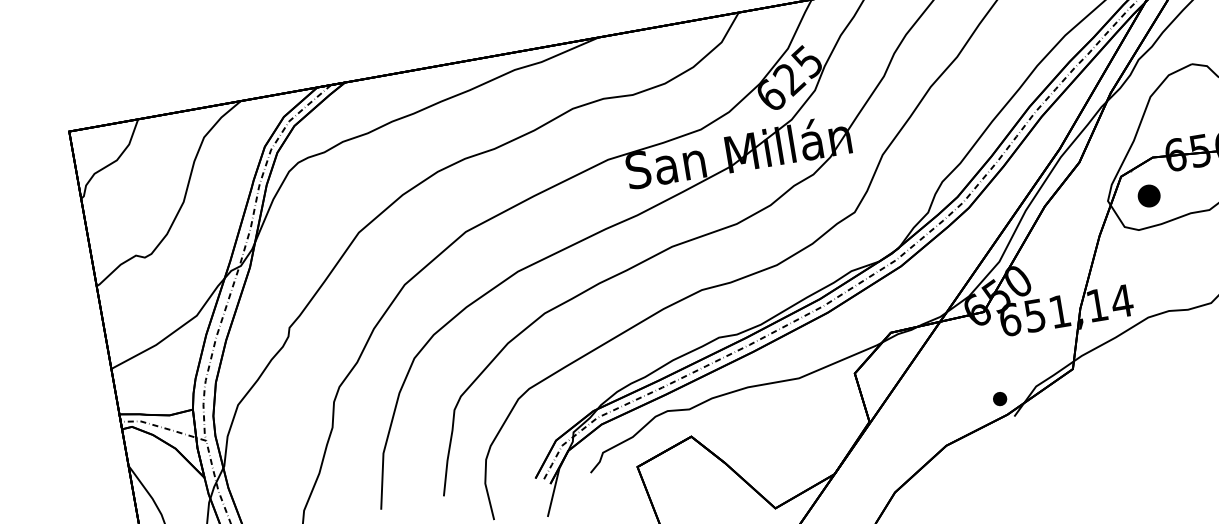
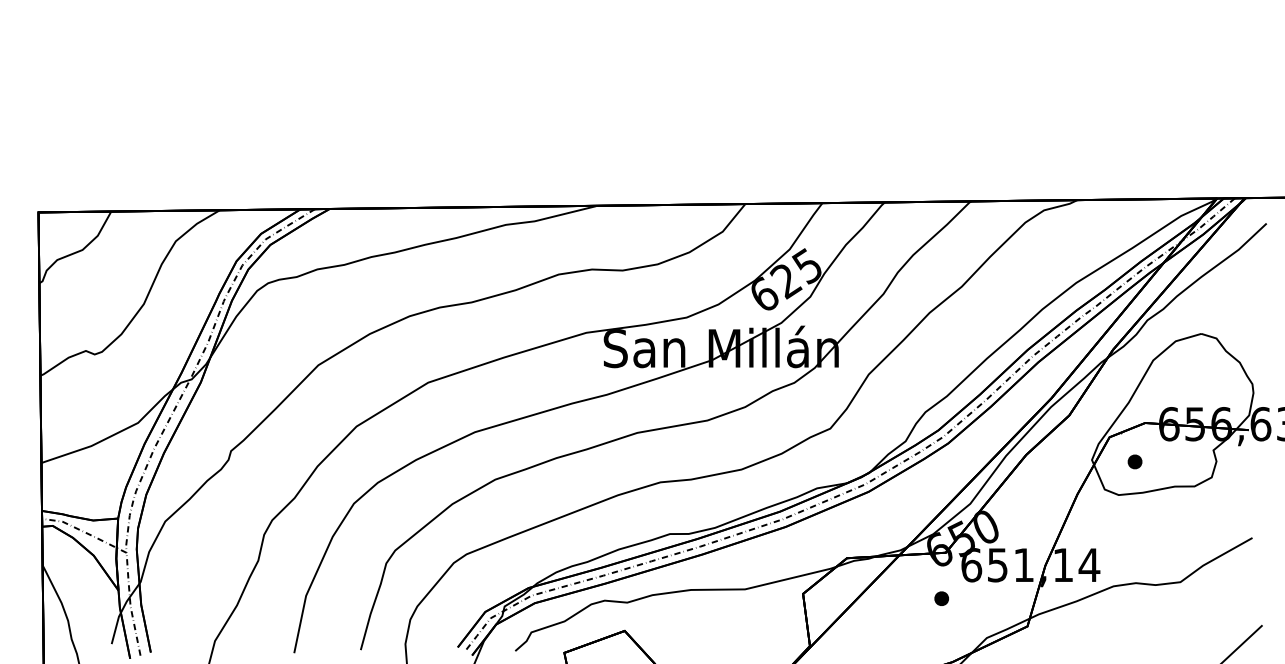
part: (1148, 195) -> (1134, 461), size x0.62
part: (999, 398) -> (941, 598), moved

